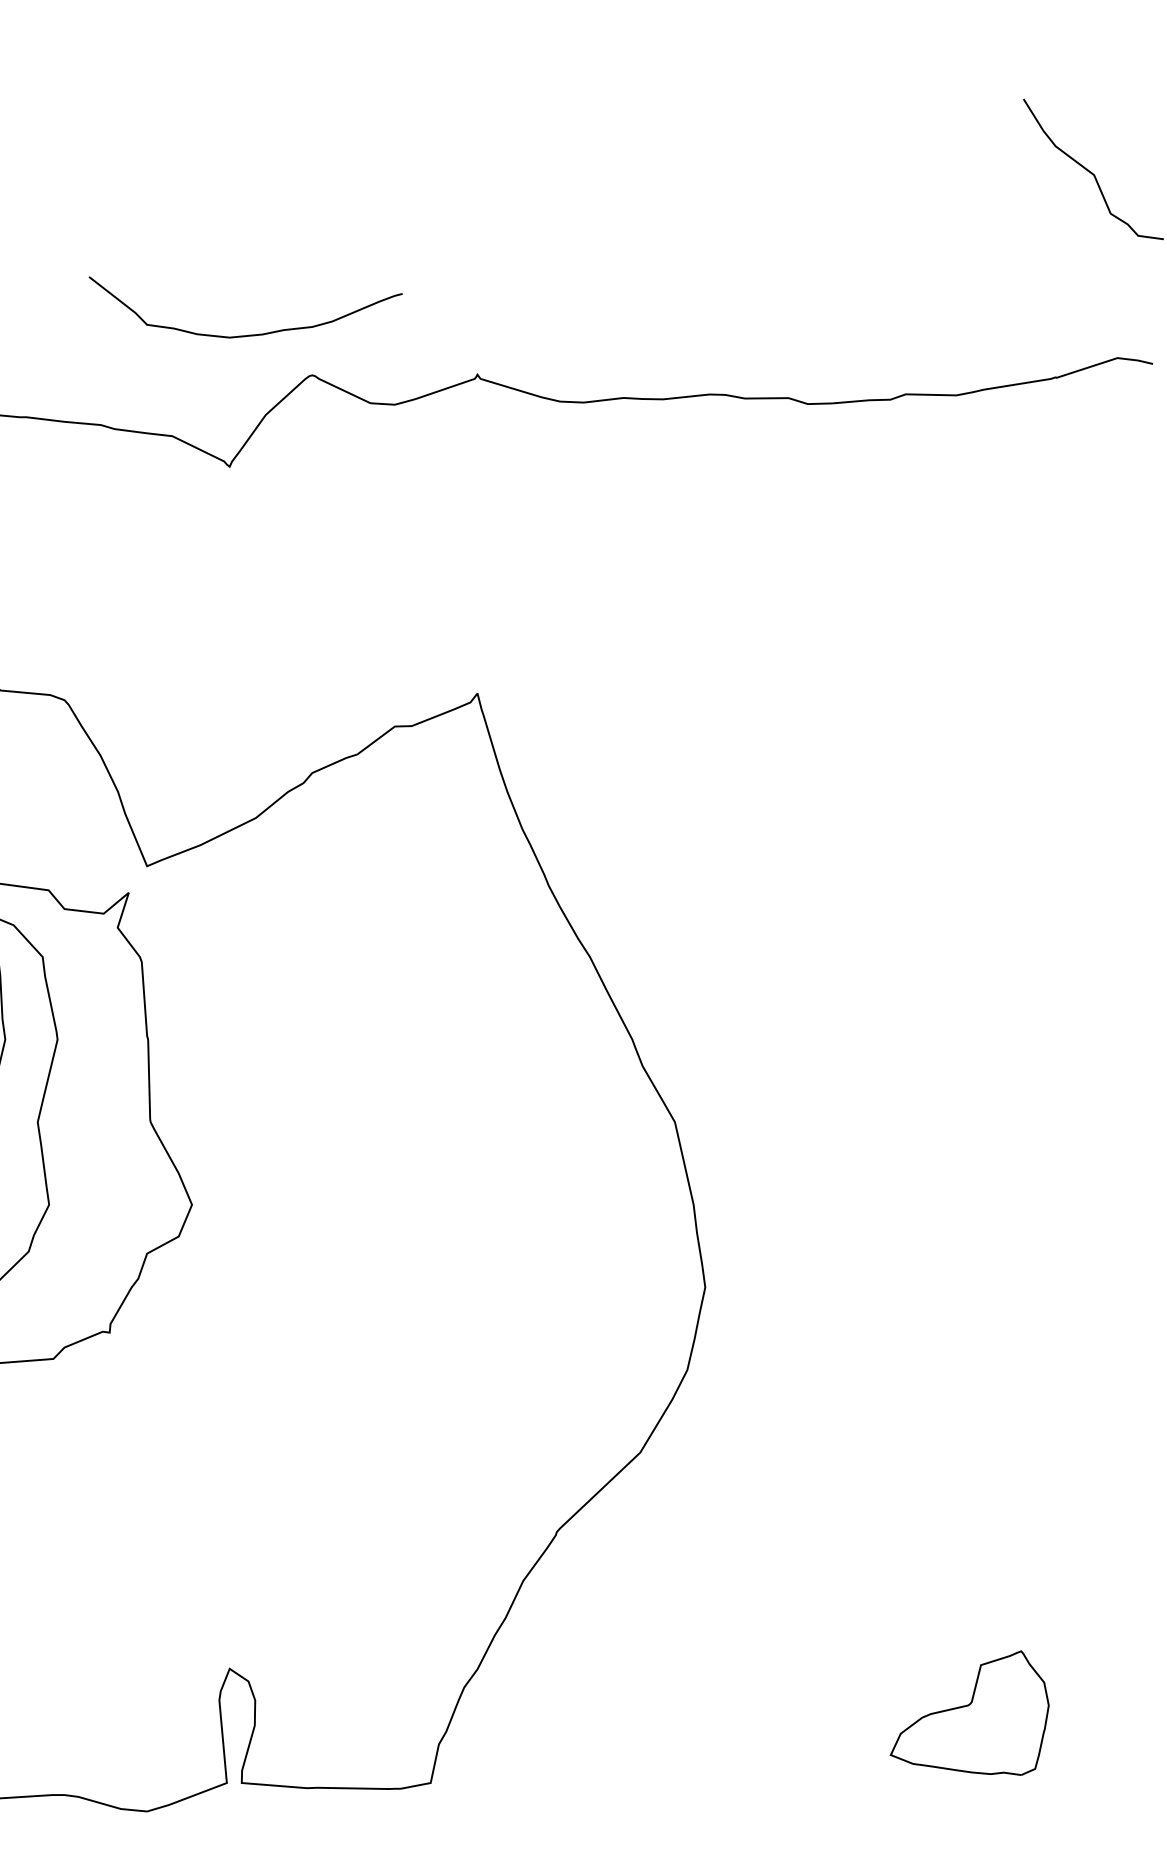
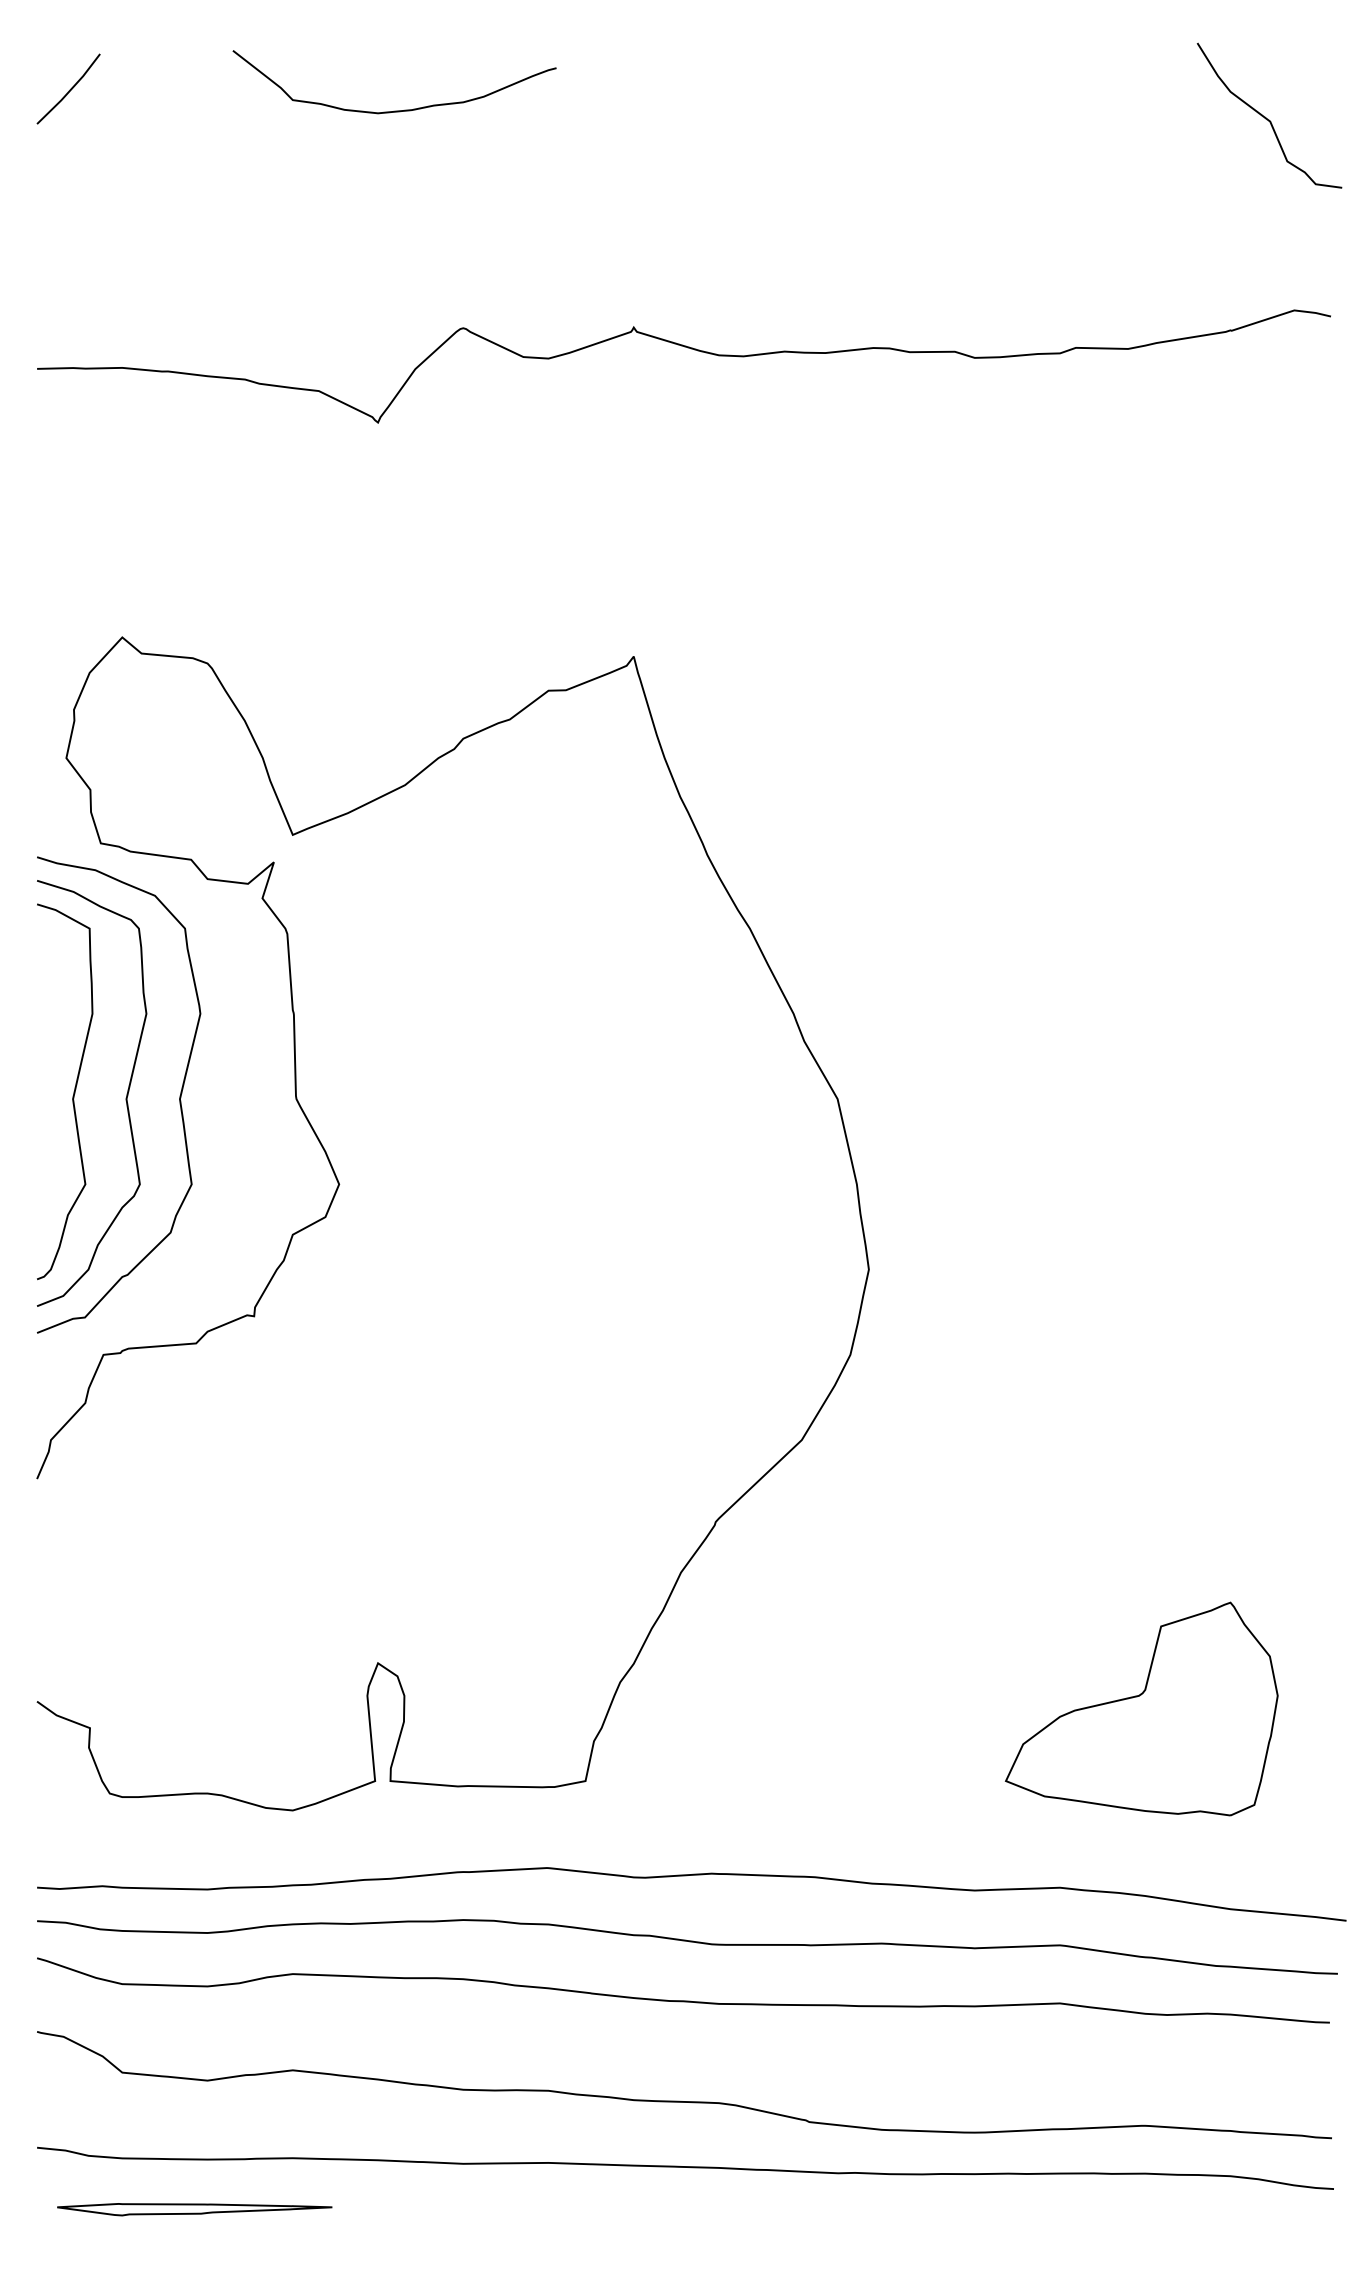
curve: (245, 334) -> (394, 110), moved
part: (969, 1712) -> (1141, 1708), size x1.67

